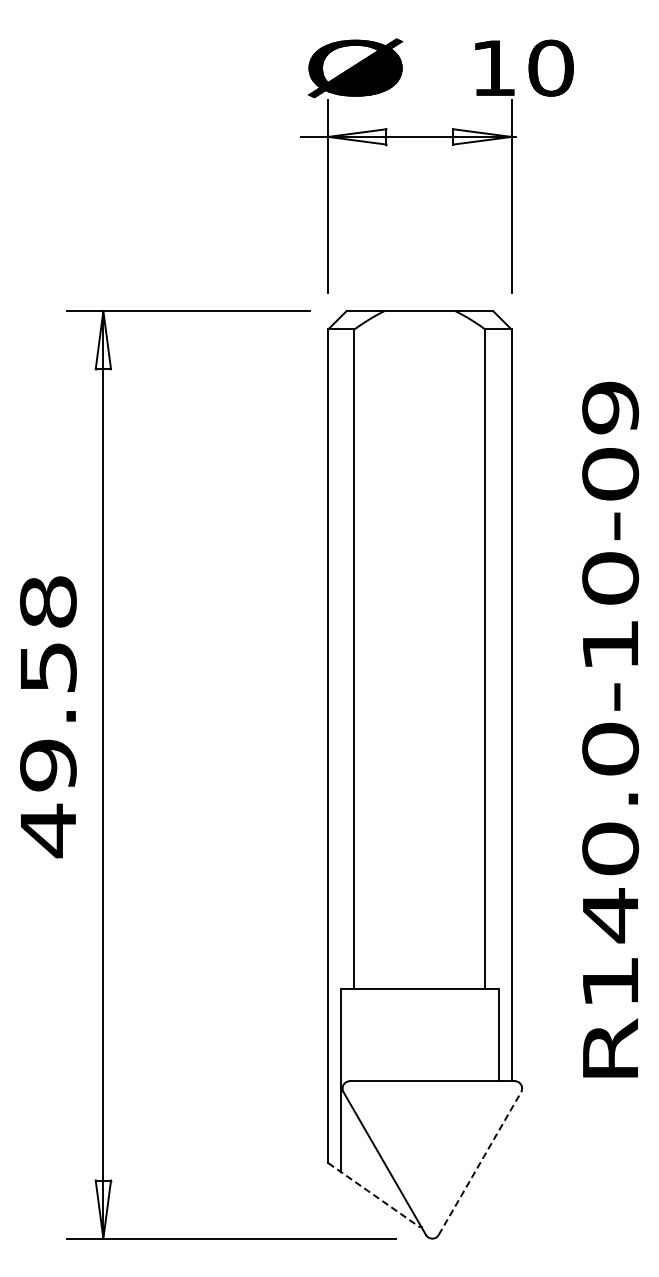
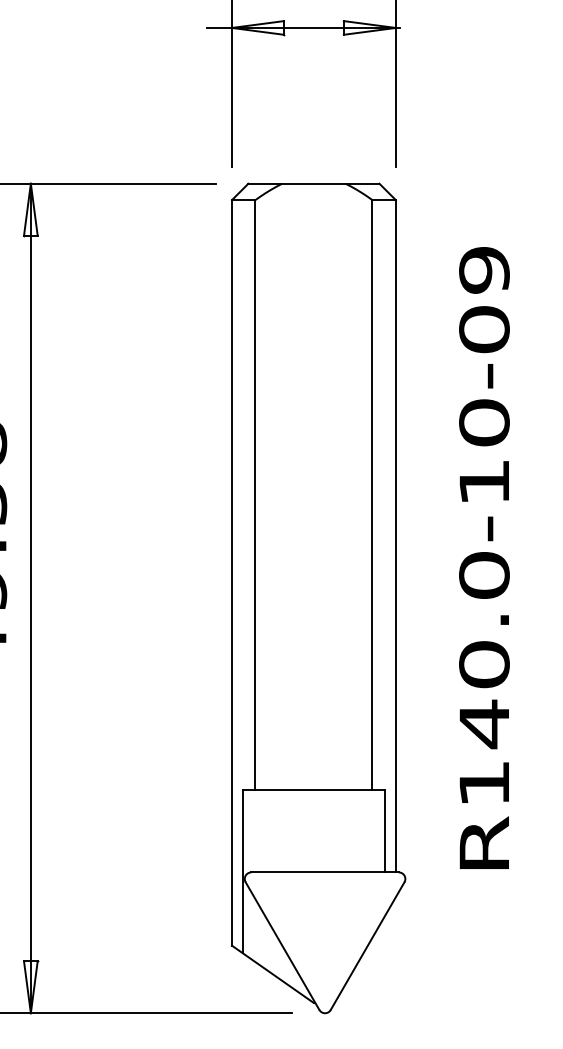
line: (480, 1163) -> (368, 946), dashed -> solid
line: (374, 1195) -> (273, 974), dashed -> solid

